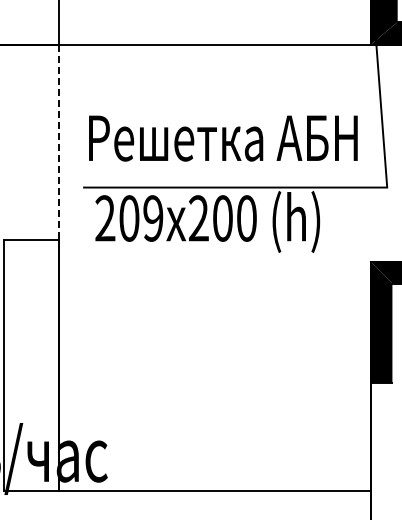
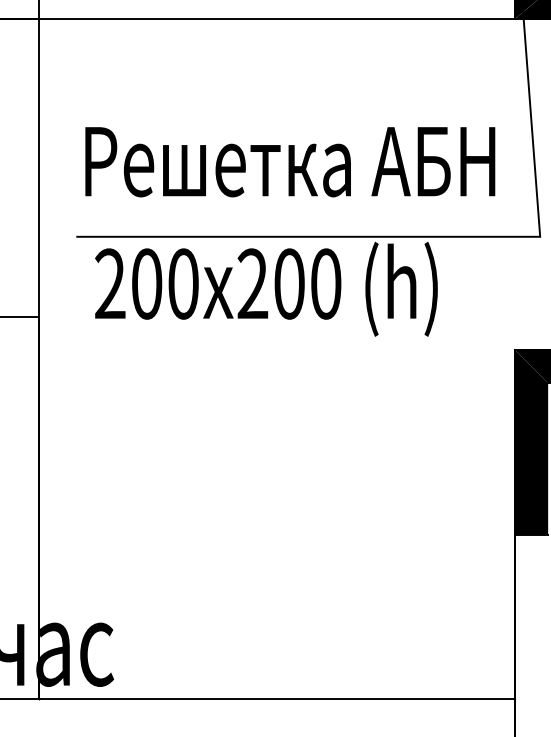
line: (58, 142) -> (38, 168), dashed -> solid
text: (153, 218) -> (183, 284), 209 -> 200

